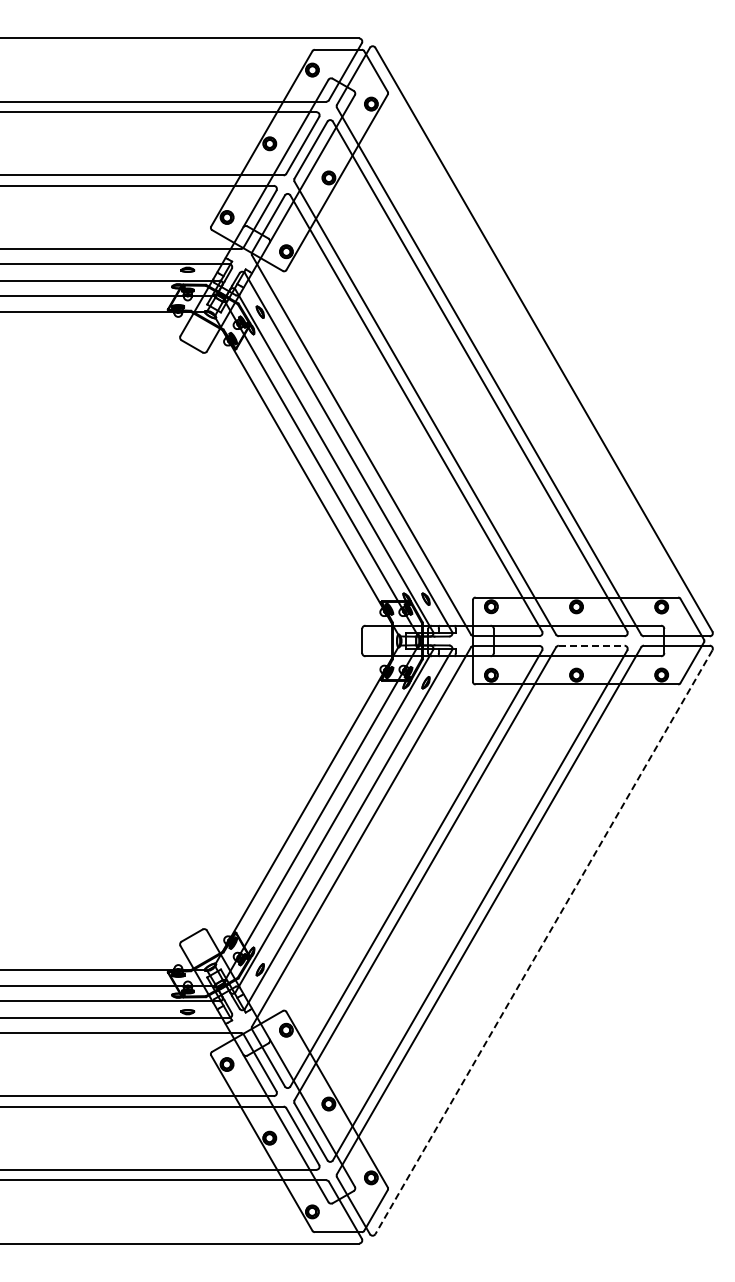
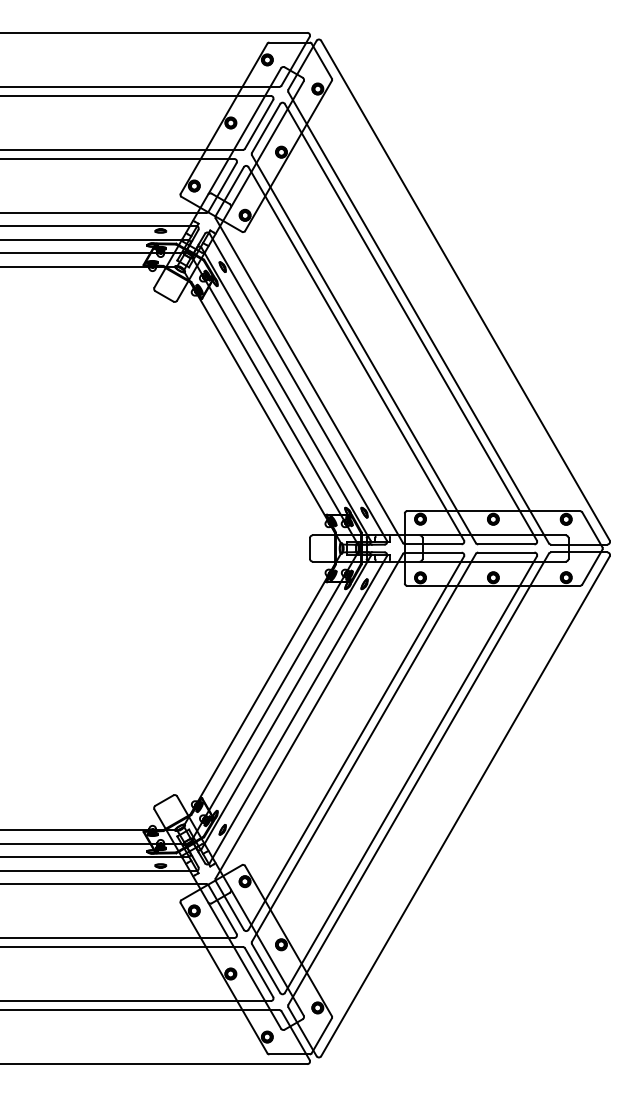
line: (591, 645) -> (506, 552), dashed -> solid
line: (543, 942) -> (465, 806), dashed -> solid

